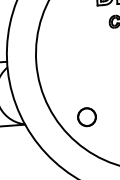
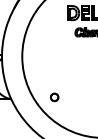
circle: (86, 117) -> (54, 97), size x0.6

